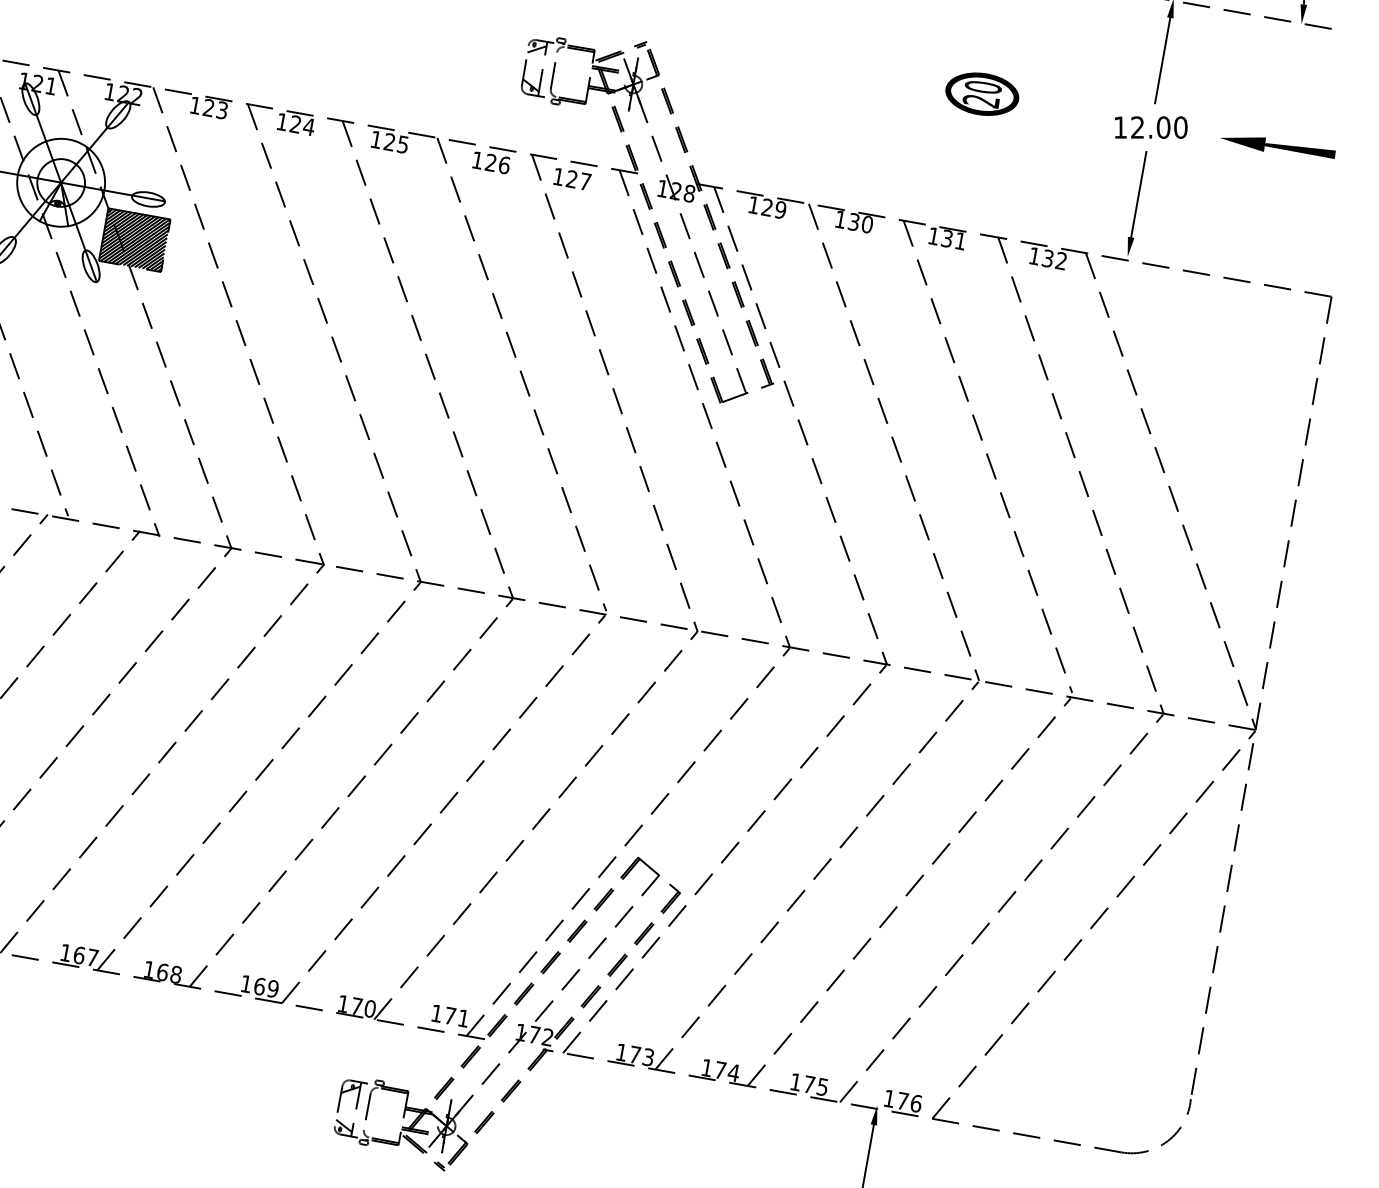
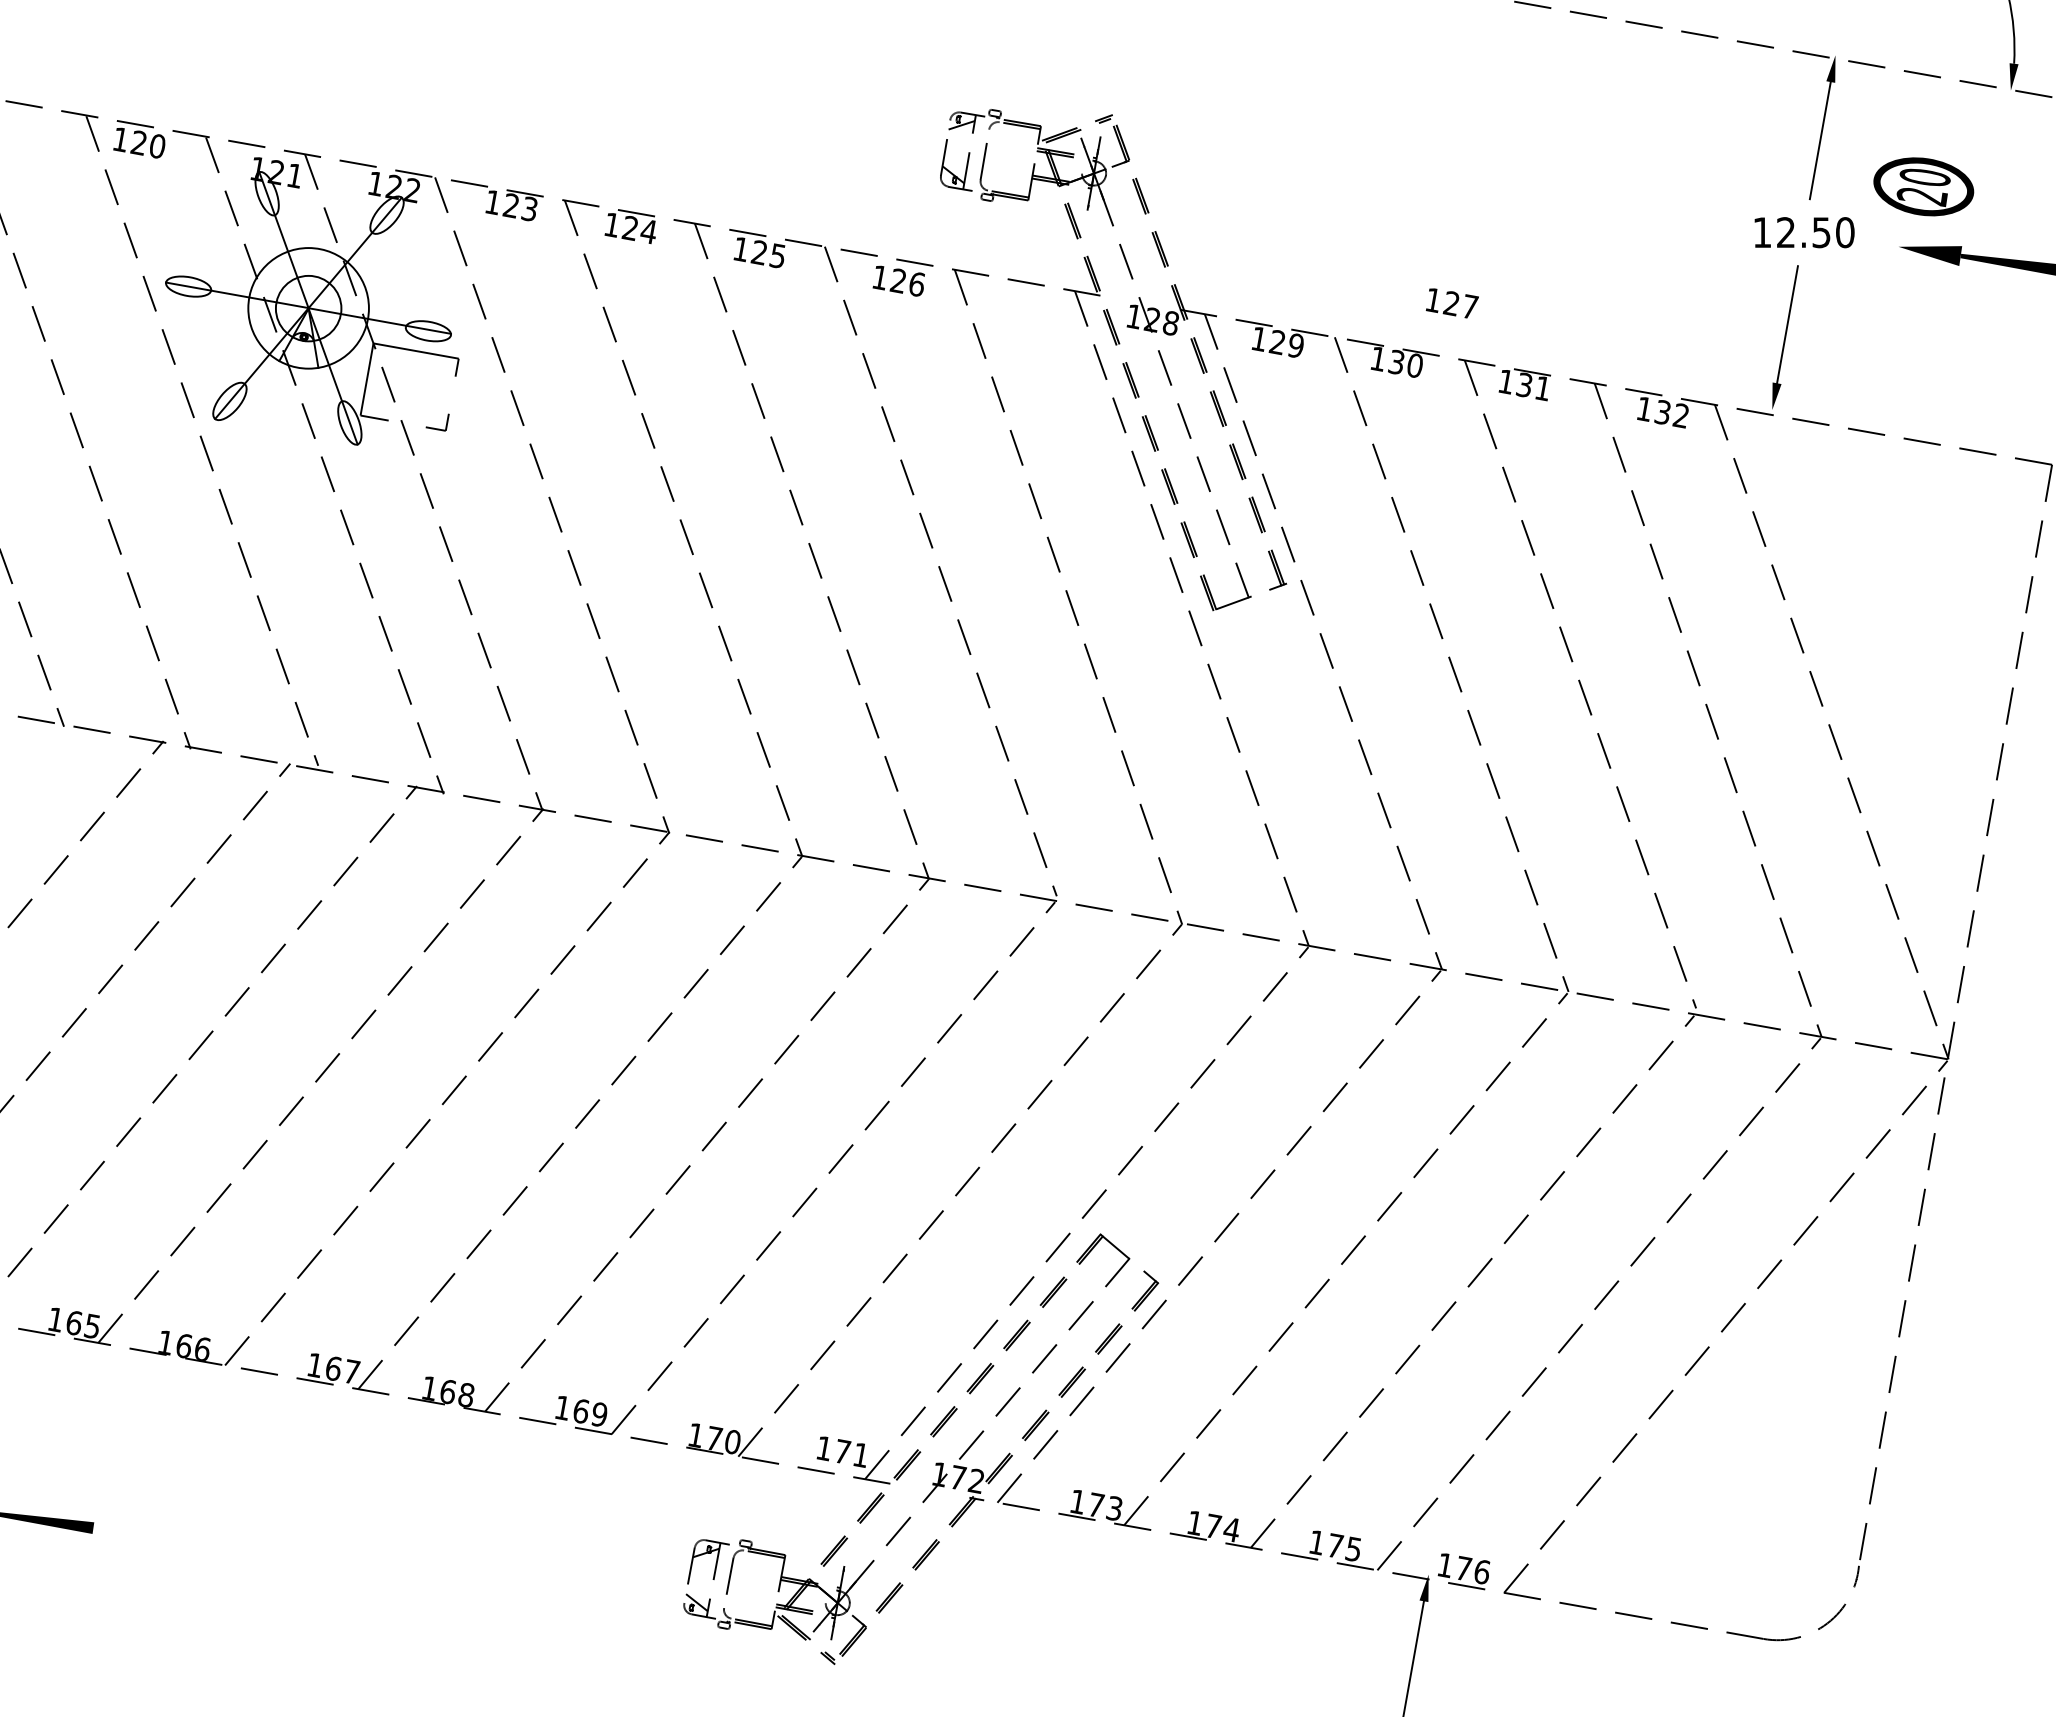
part: (982, 93) -> (1923, 186), moved
text: (1163, 127) -> (1821, 232), 12.00 -> 12.50
text: (571, 179) -> (1451, 303), moved
hatch: (134, 239) -> (409, 386), removed

